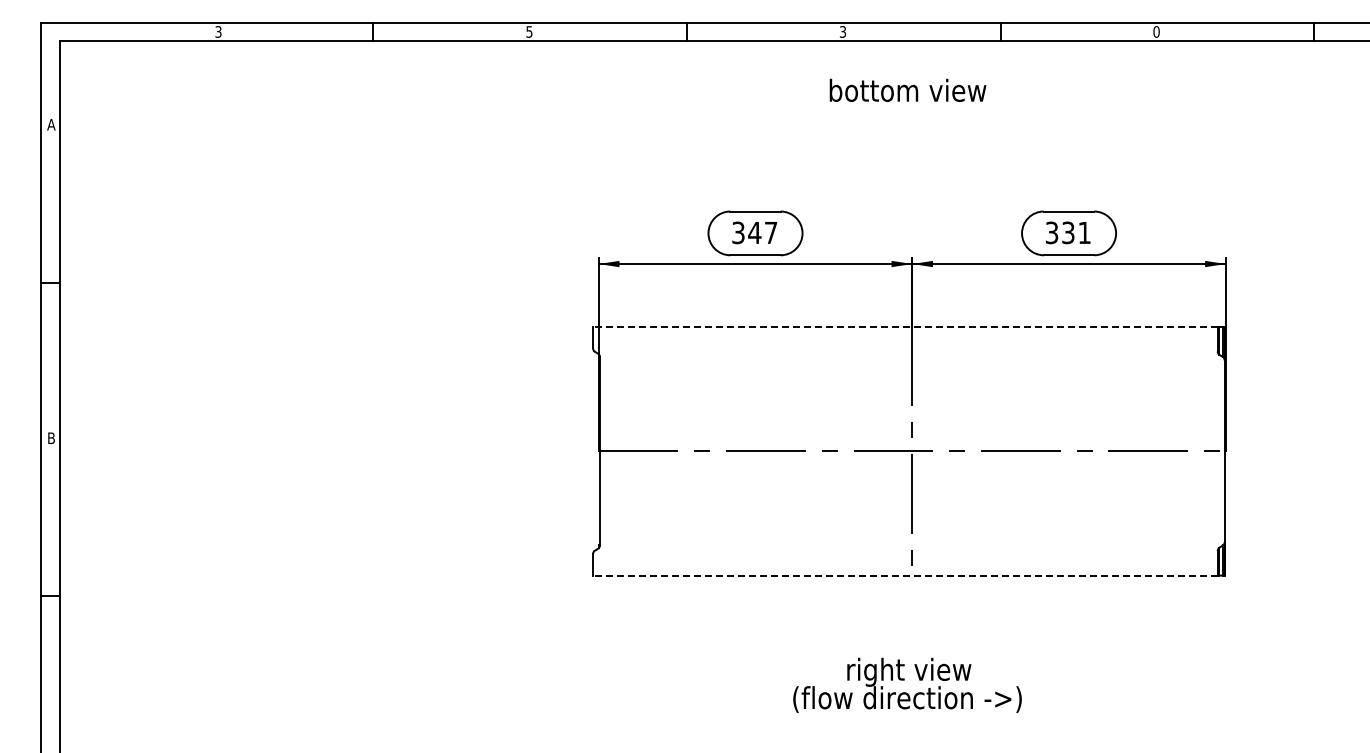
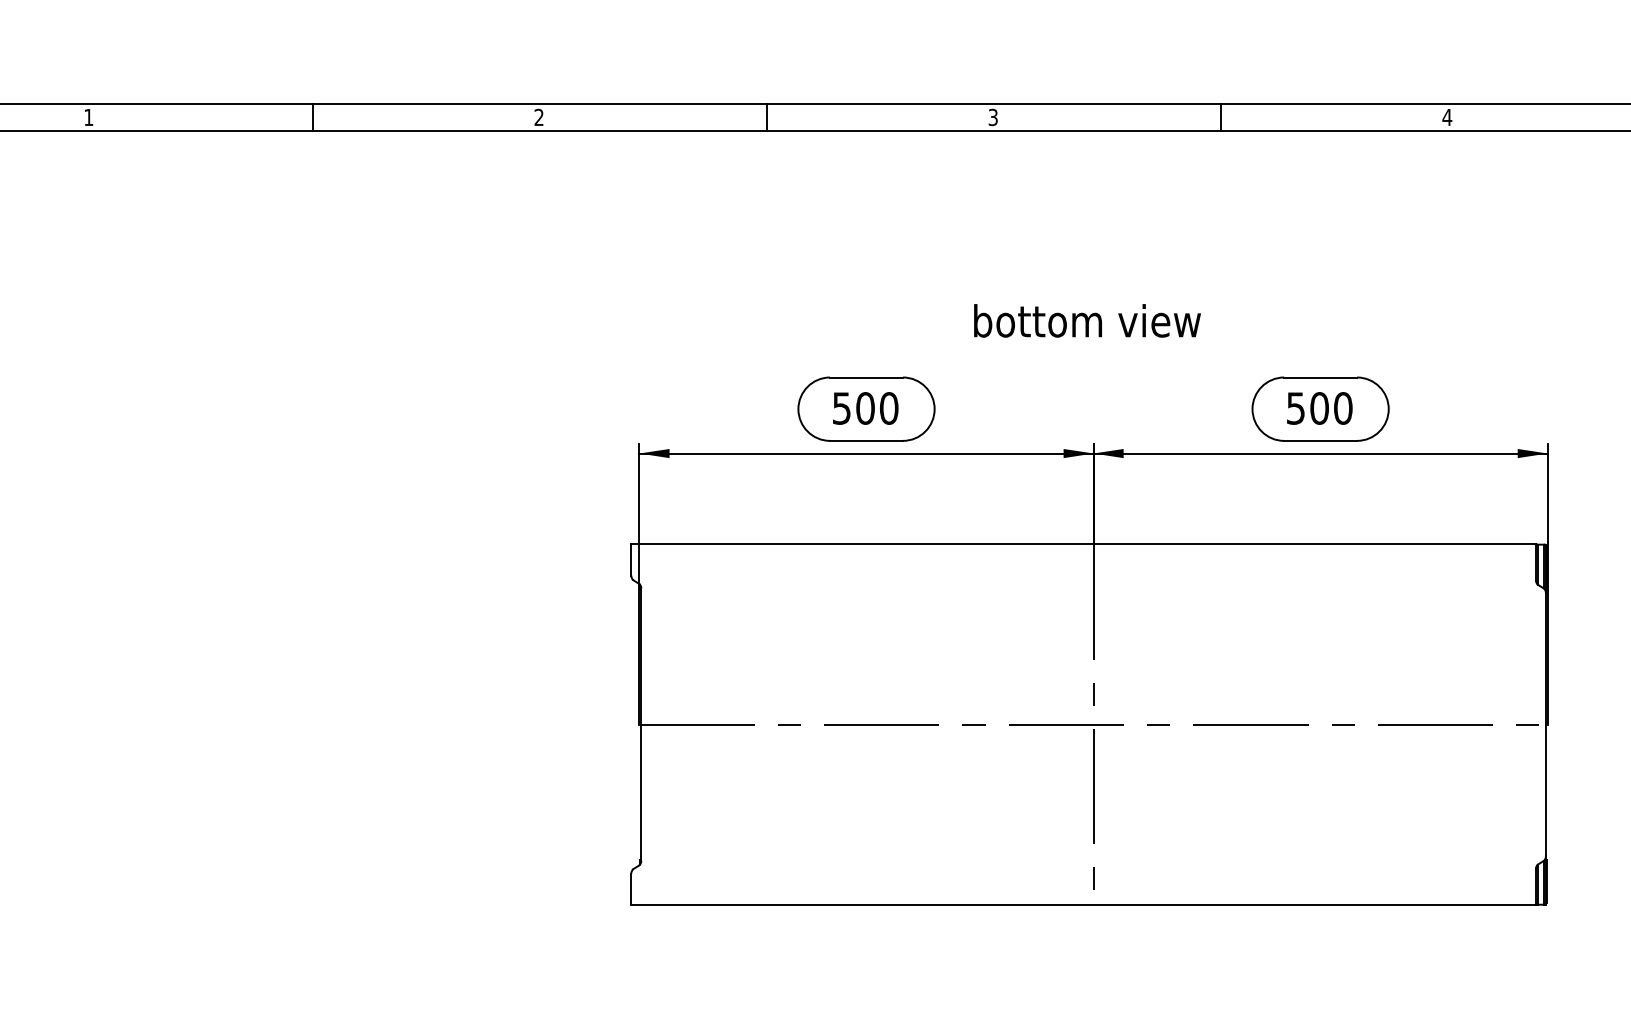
text: (218, 31) -> (88, 116), 3 -> 1
text: (529, 31) -> (539, 116), 5 -> 2
text: (1156, 31) -> (1447, 116), 0 -> 4
text: (907, 89) -> (1086, 319), moved
text: (754, 232) -> (865, 407), 347 -> 500
text: (1068, 232) -> (1319, 407), 331 -> 500
line: (904, 326) -> (1082, 544), dashed -> solid
line: (904, 575) -> (1082, 904), dashed -> solid

